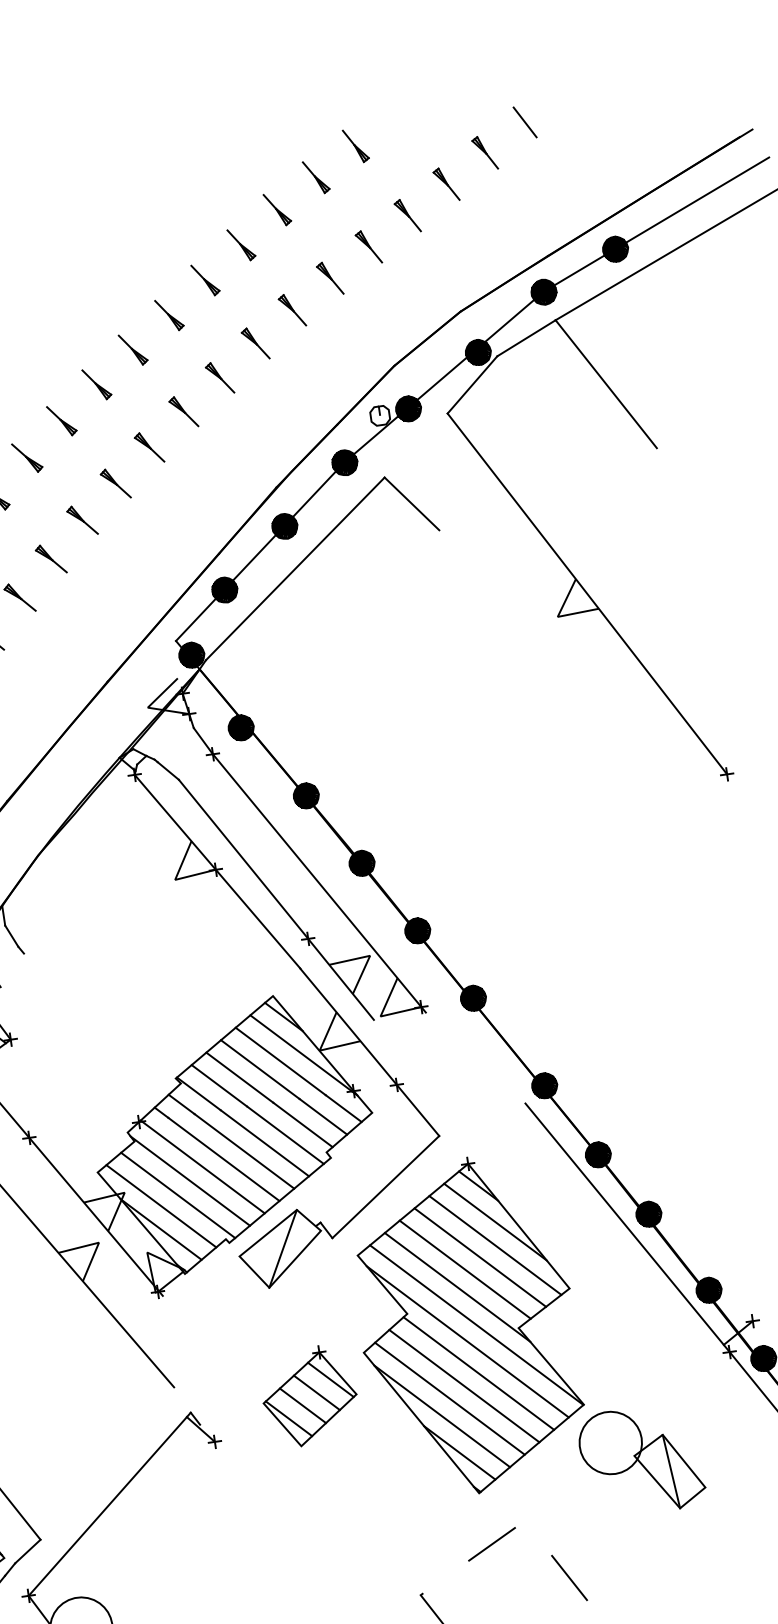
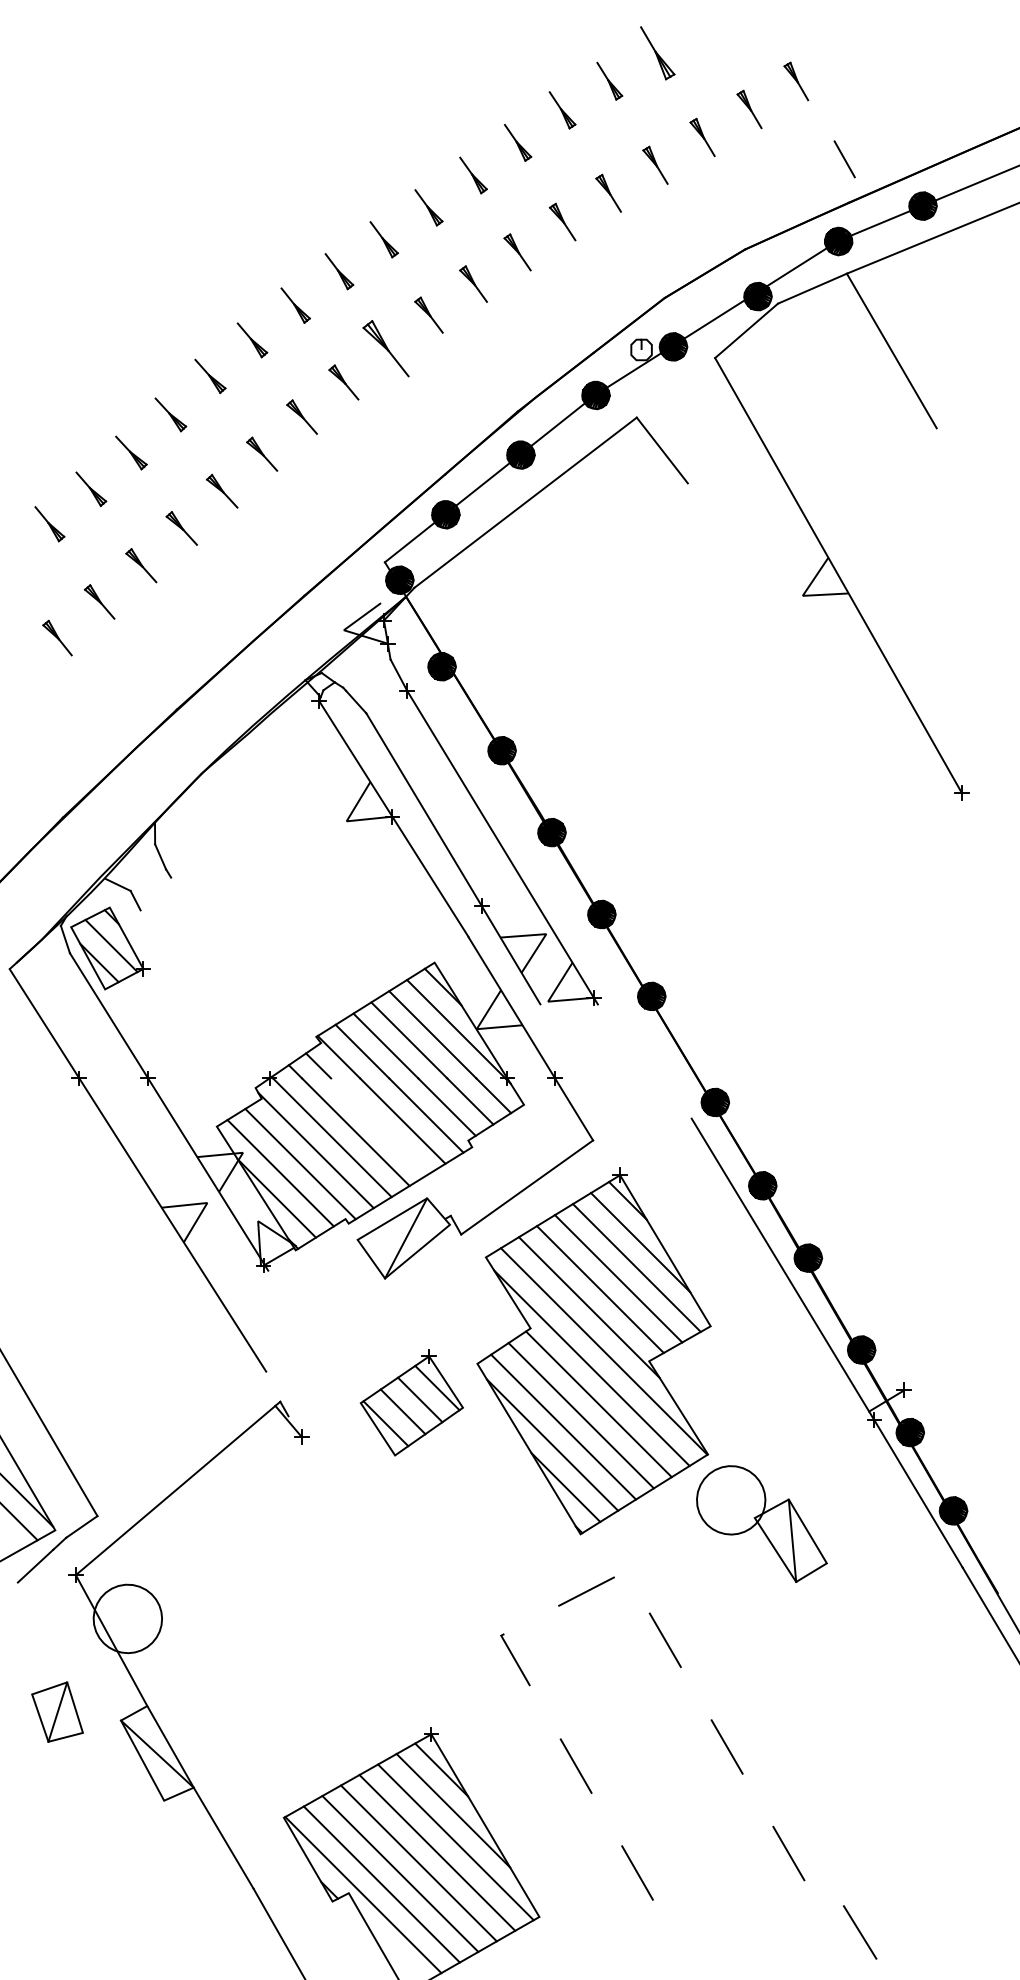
line: (524, 122) -> (844, 159), moved
part: (355, 146) -> (657, 53), size x1.4
part: (149, 447) -> (386, 348), size x1.6
line: (244, 1151) -> (379, 1126), removed

